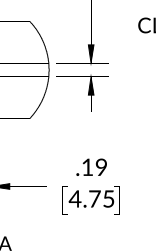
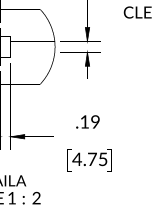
text: (91, 200) -> (89, 160), moved

